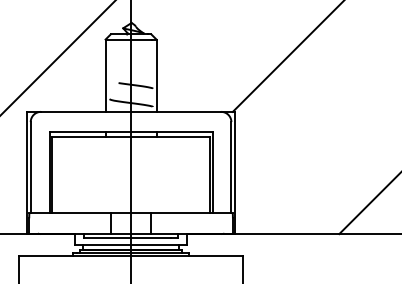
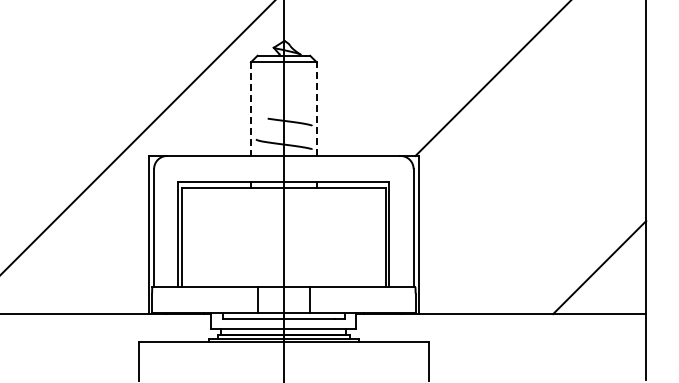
line: (105, 75) -> (250, 109), solid -> dashed
line: (156, 75) -> (316, 109), solid -> dashed

